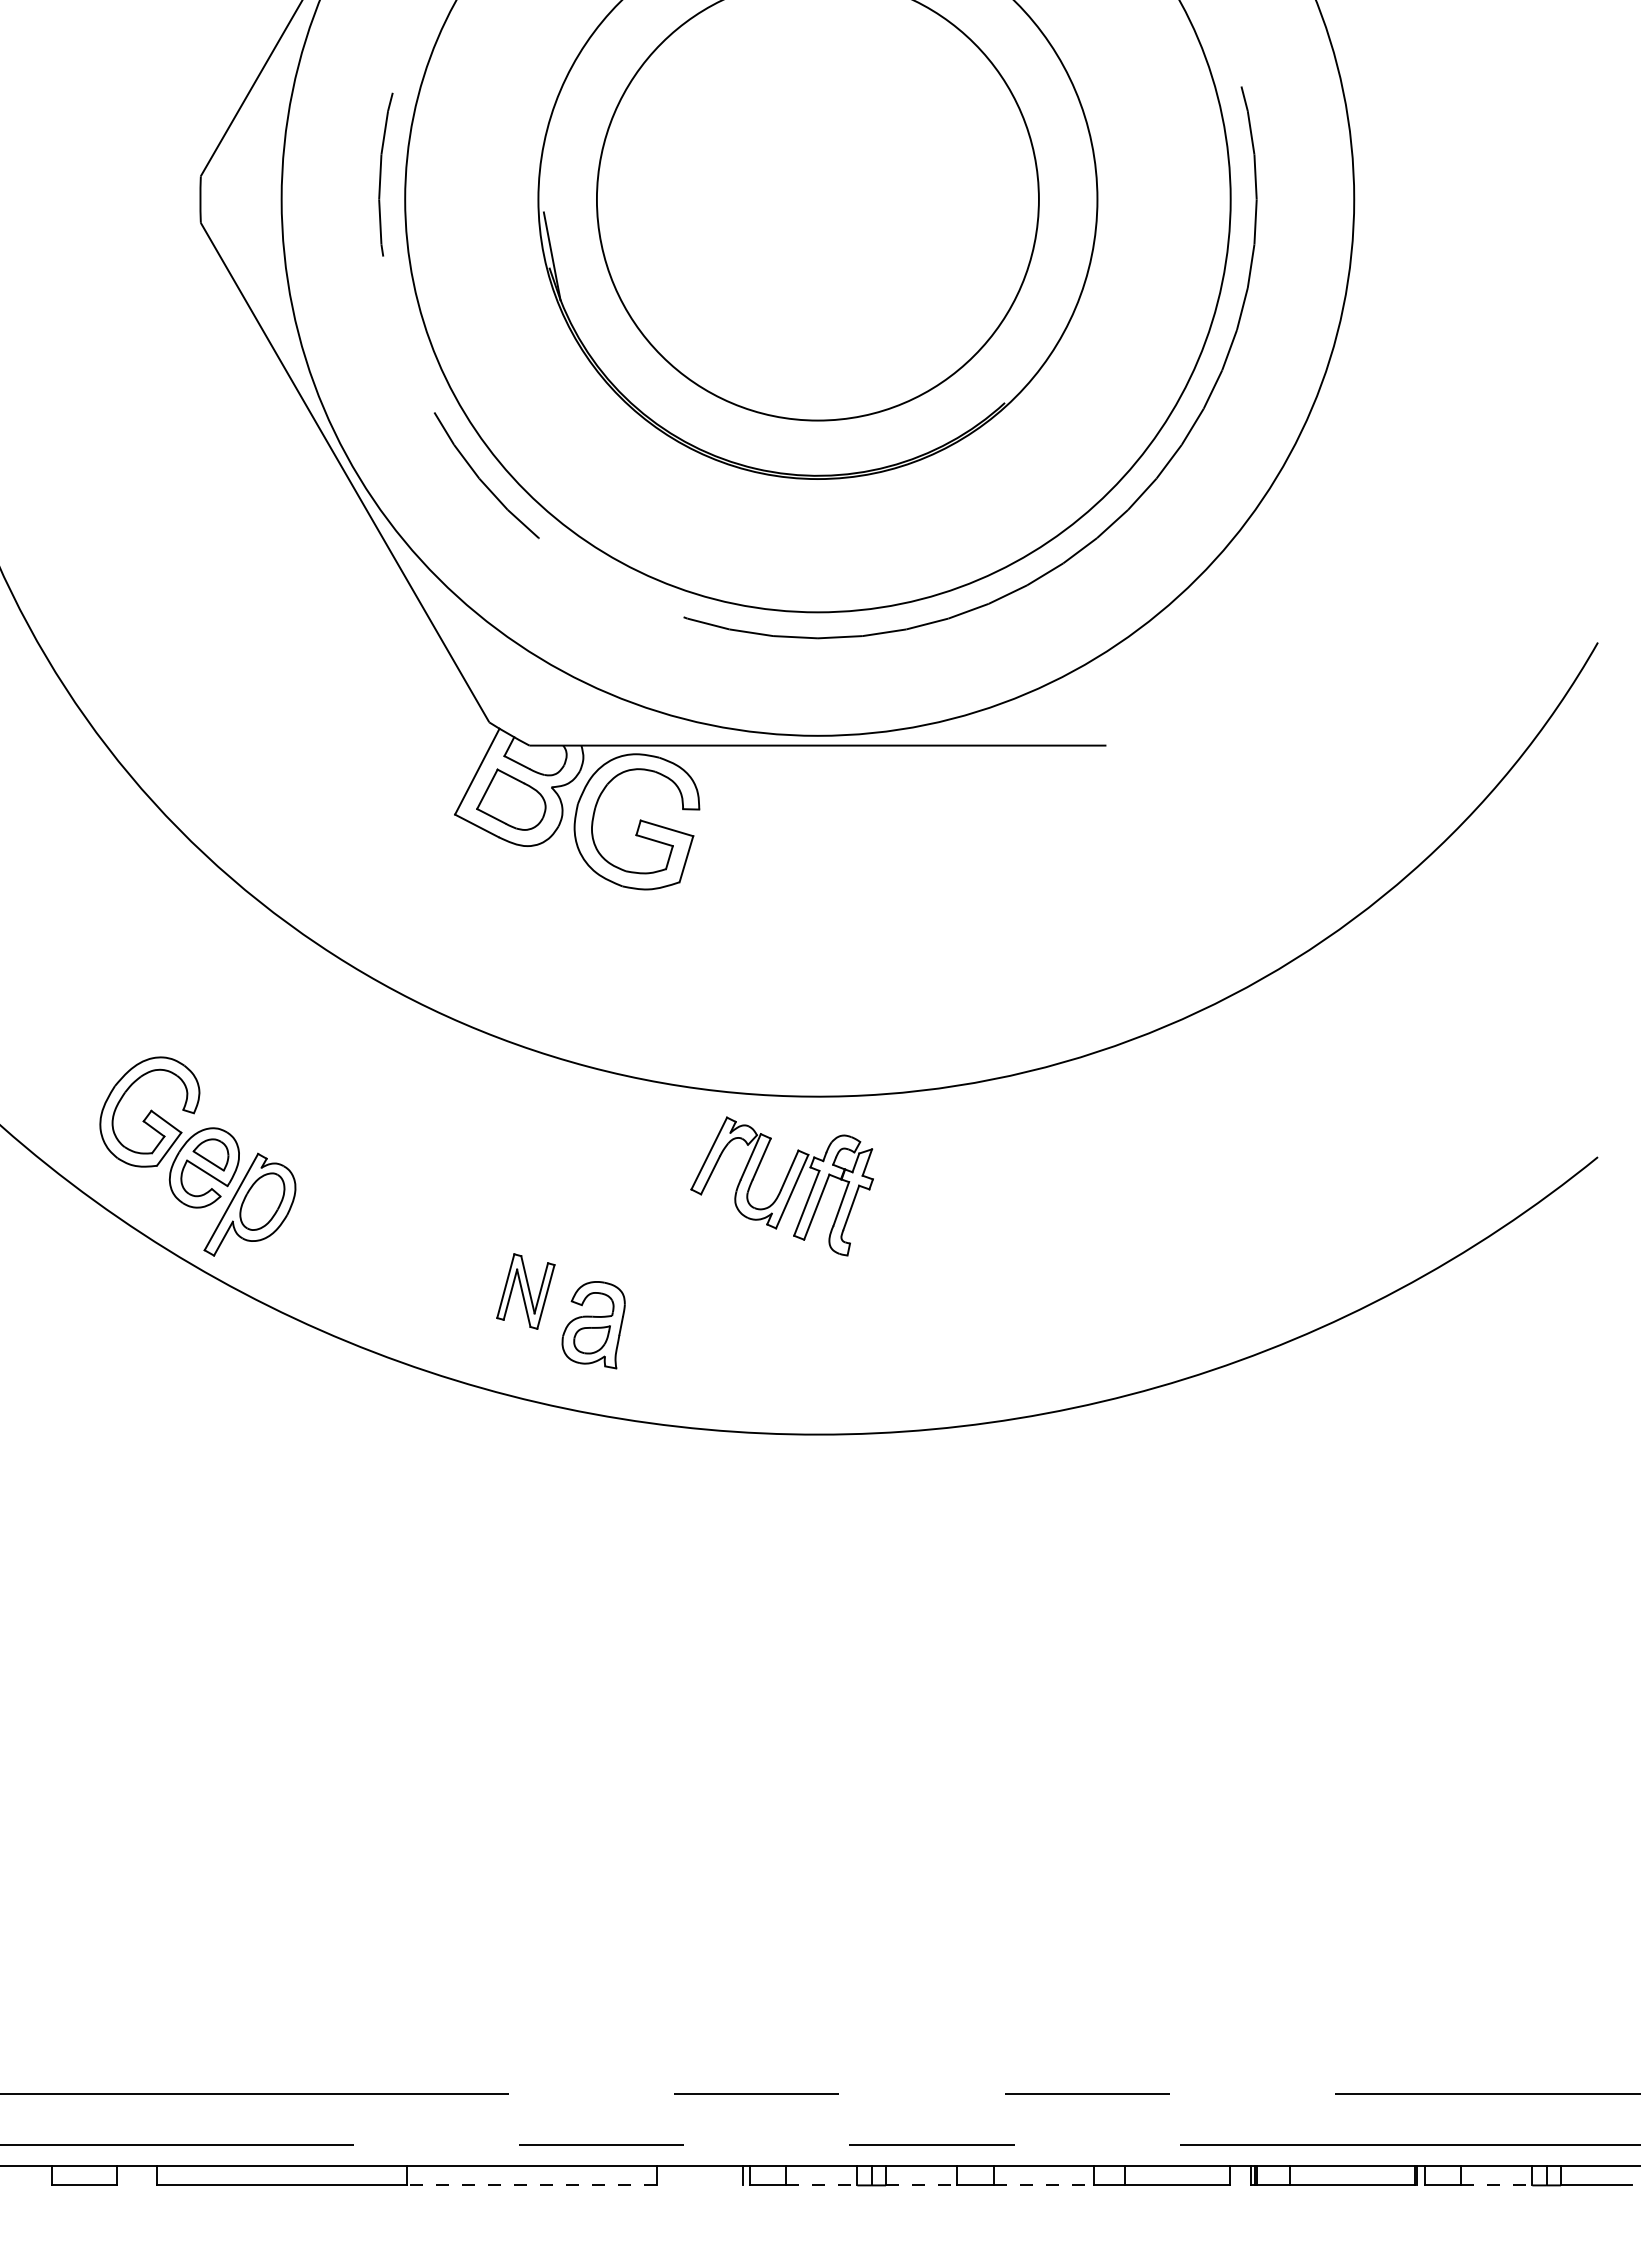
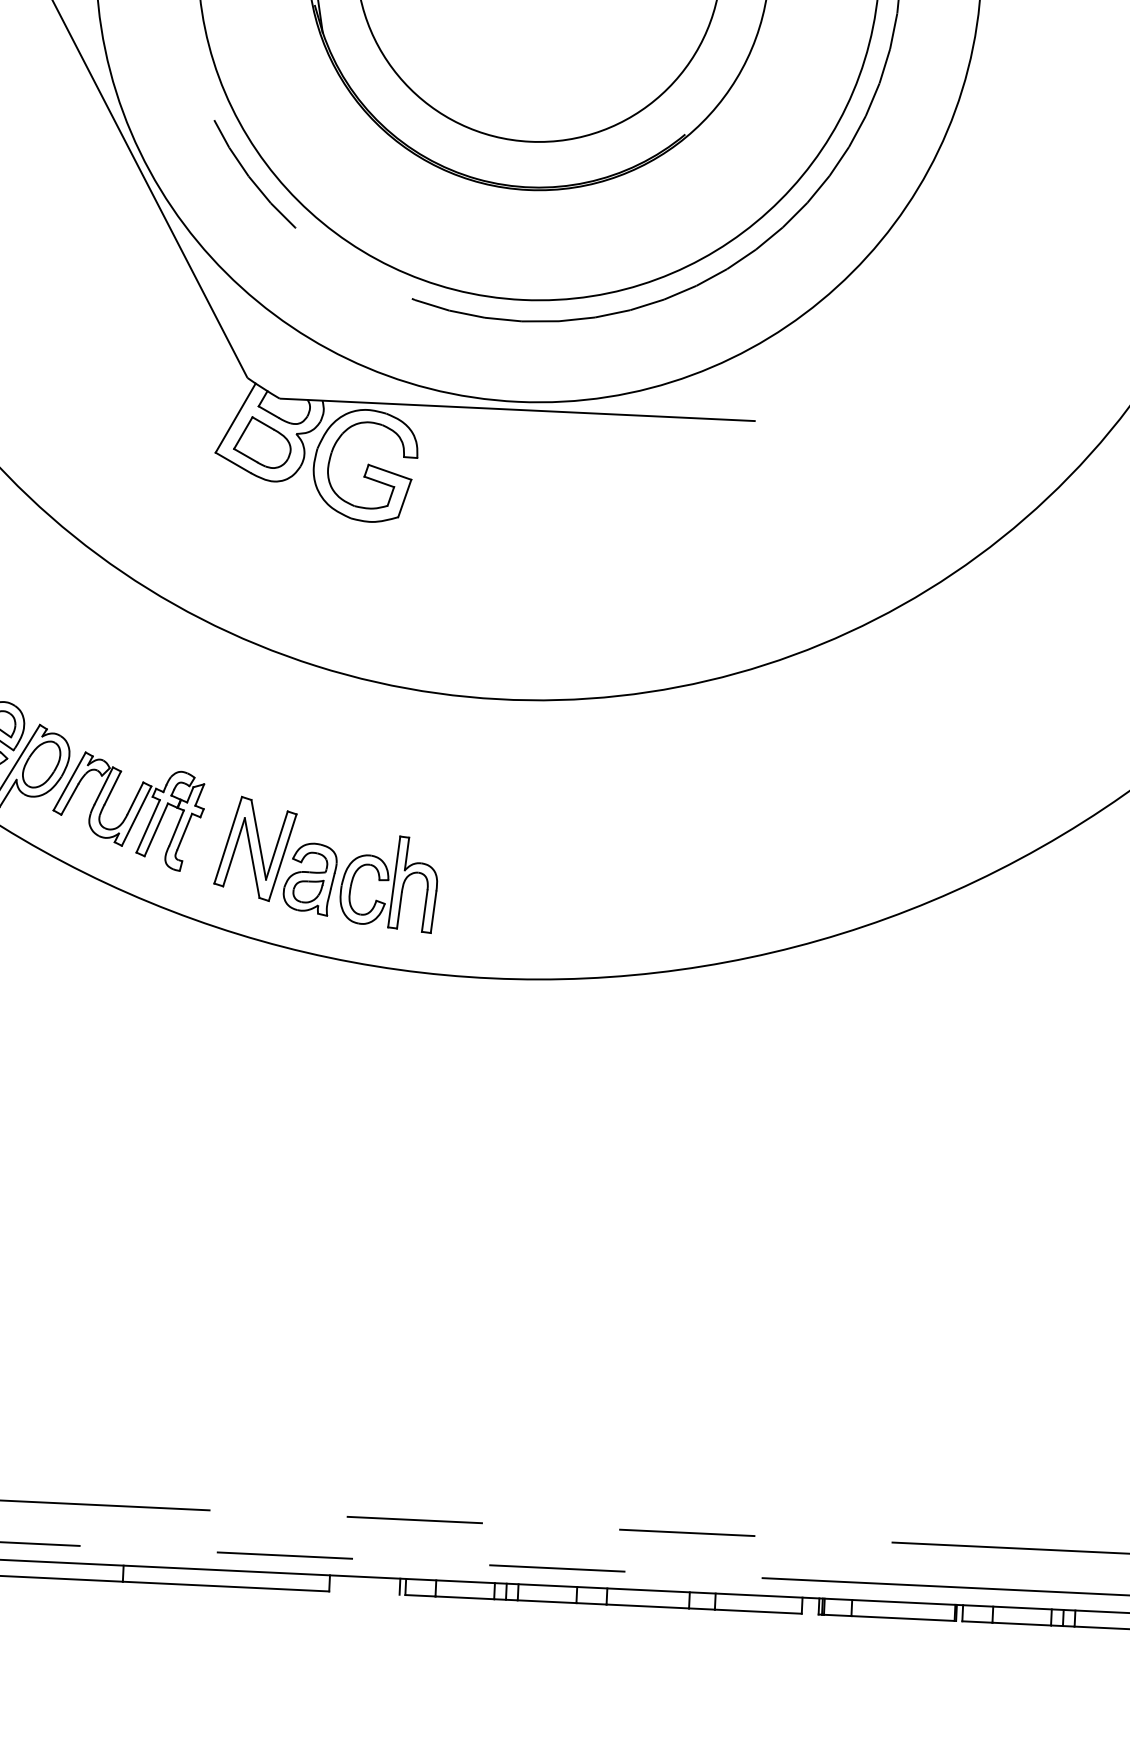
part: (781, 1186) -> (127, 811), moved
part: (525, 1291) -> (255, 848), size x1.67
part: (689, 1325) -> (389, 883), added
line: (531, 2185) -> (225, 1586), dashed -> solid
line: (821, 2185) -> (464, 1597), dashed -> solid
line: (921, 2185) -> (547, 1601), dashed -> solid
line: (1043, 2185) -> (647, 1606), dashed -> solid
line: (1497, 2185) -> (1022, 1624), dashed -> solid

